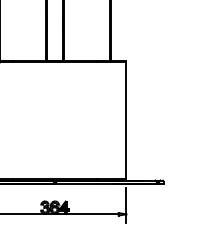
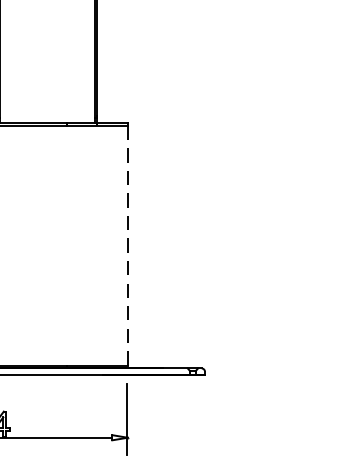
line: (126, 121) -> (128, 247), solid -> dashed

